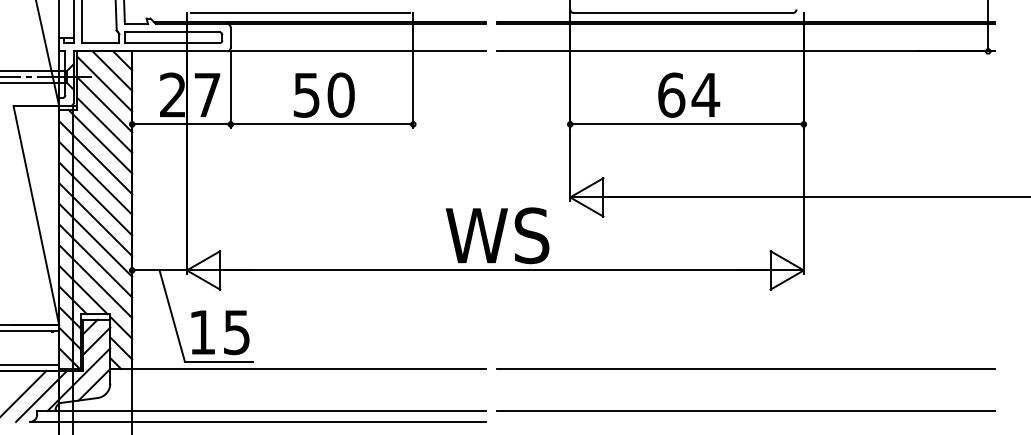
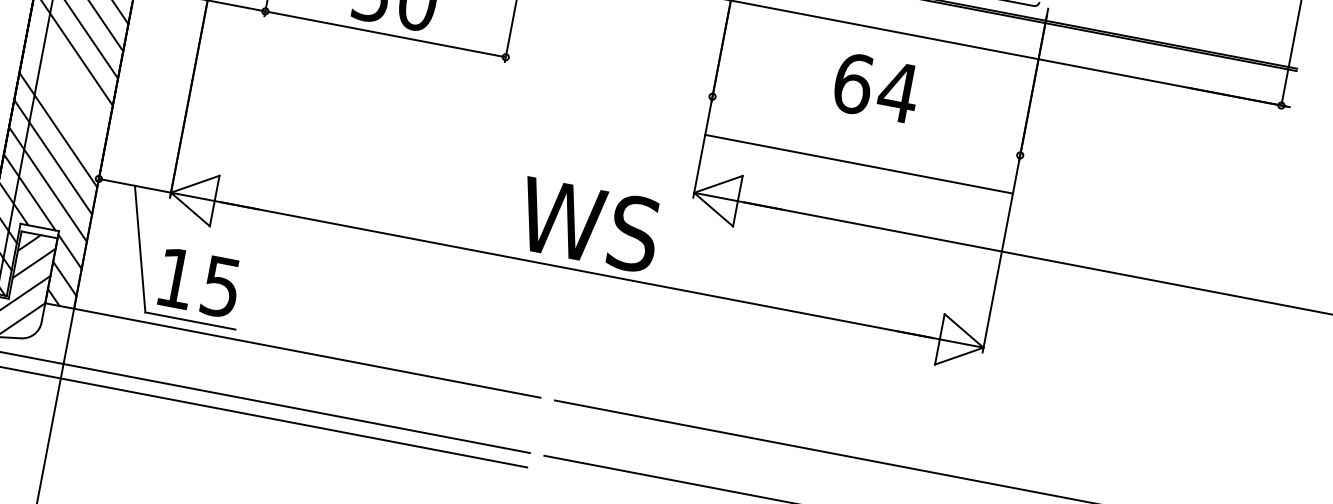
line: (686, 124) -> (858, 164), moved
line: (95, 198) -> (68, 74), removed
line: (95, 219) -> (63, 102), removed

